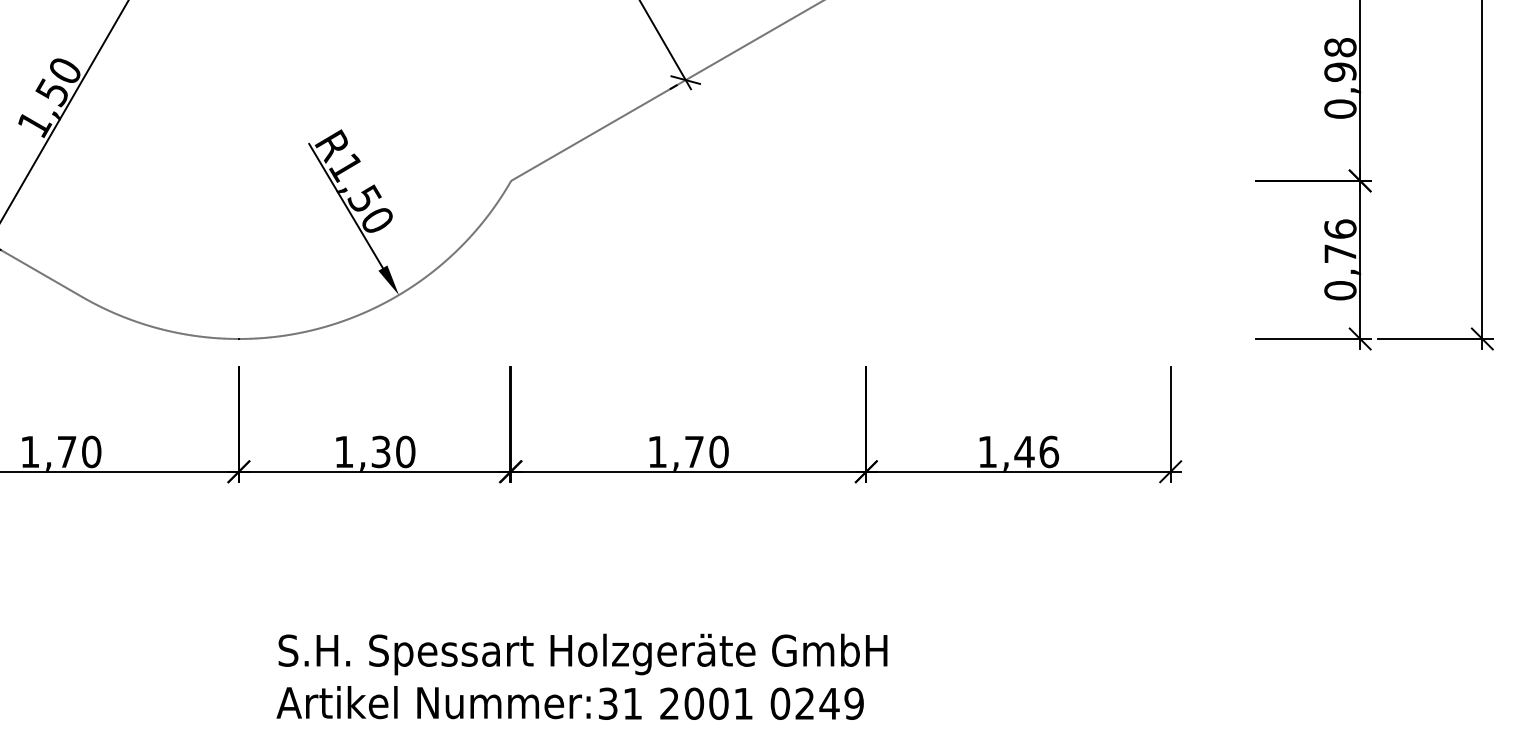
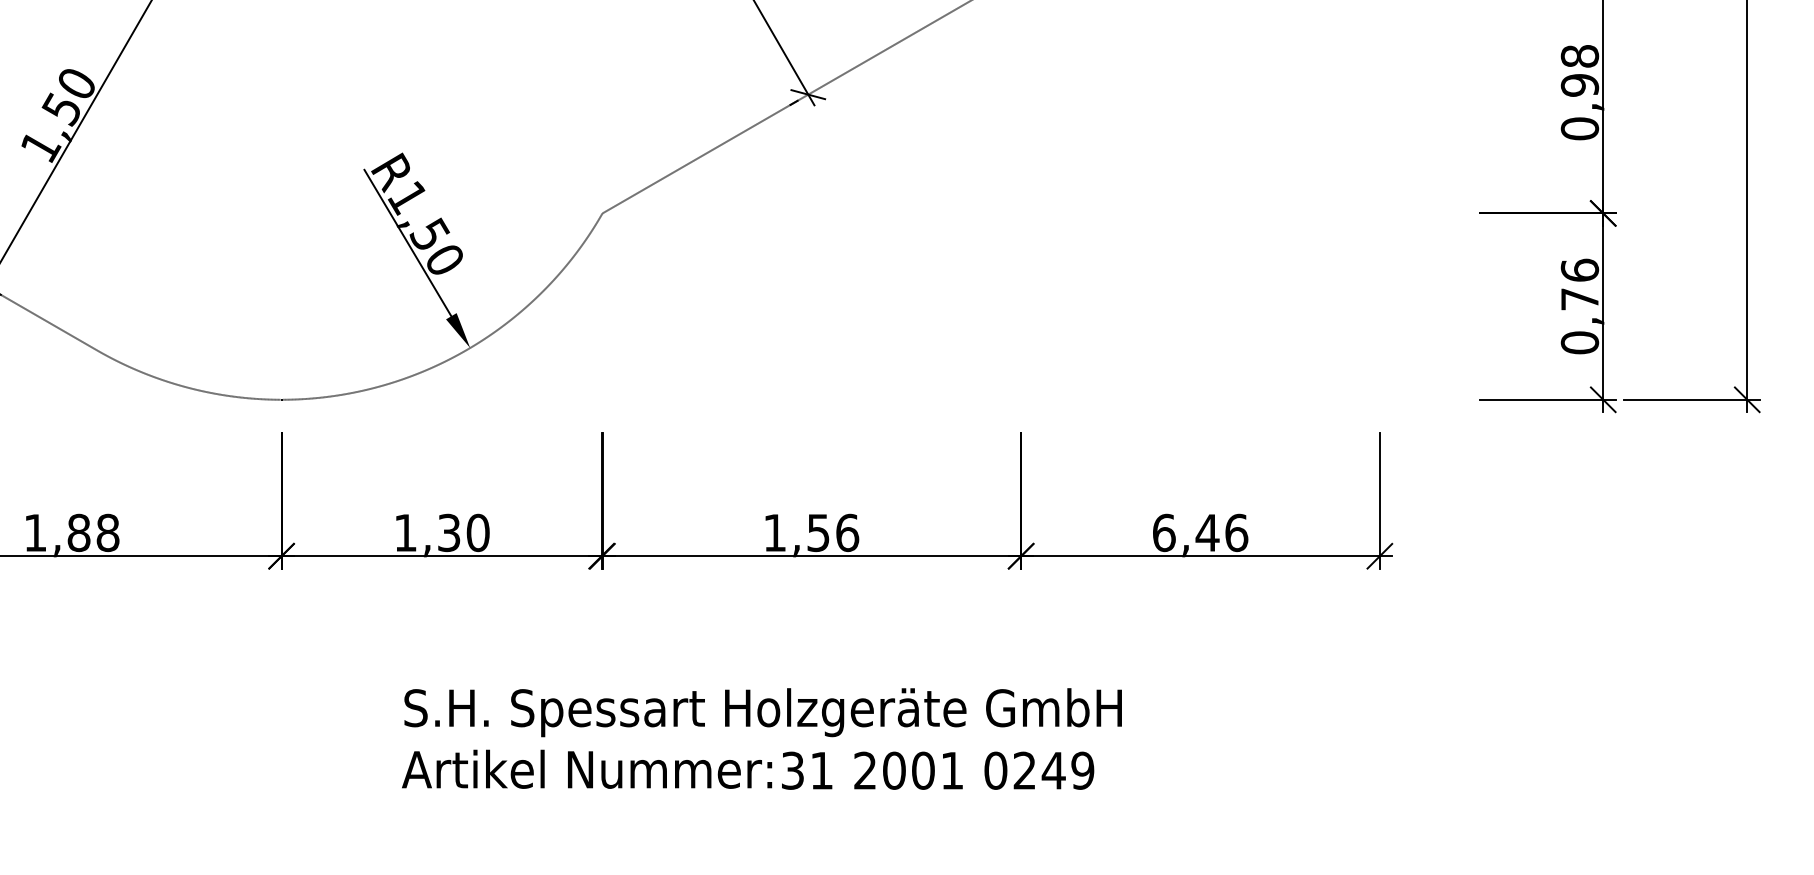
text: (79, 451) -> (93, 532), 1,70 -> 1,88
text: (707, 451) -> (833, 532), 1,70 -> 1,56
text: (987, 451) -> (1164, 532), 1,46 -> 6,46
text: (581, 676) -> (761, 738), moved

